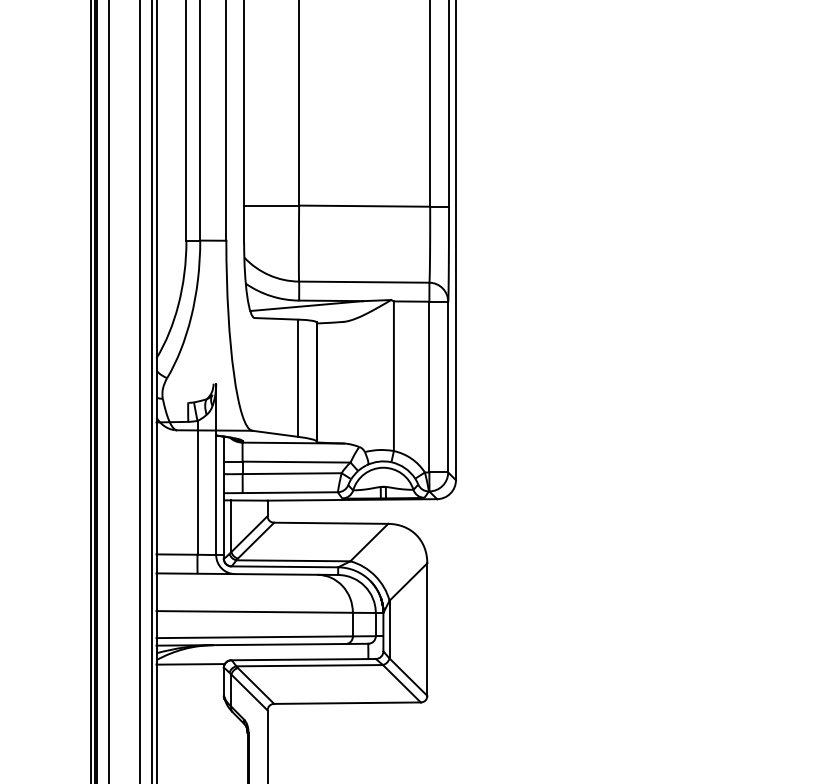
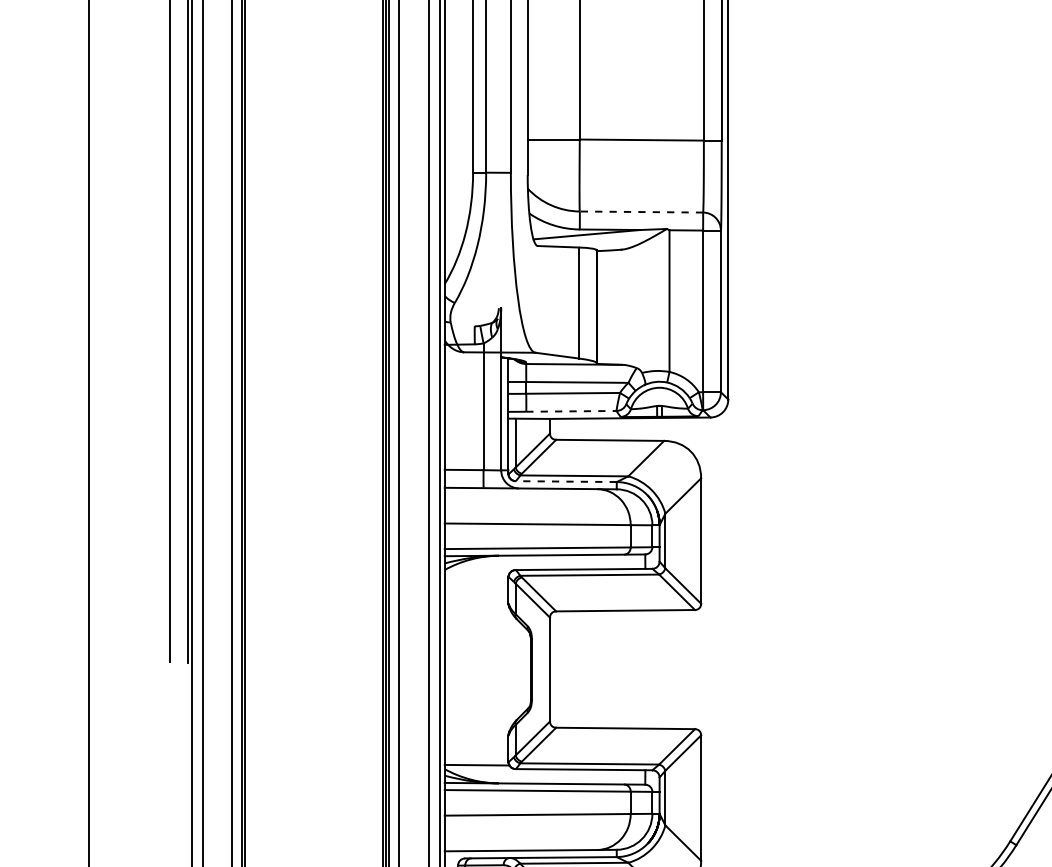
line: (364, 282) -> (641, 212), solid -> dashed
line: (290, 492) -> (571, 411), solid -> dashed
line: (285, 566) -> (566, 481), solid -> dashed
line: (190, 663) -> (476, 573), removed

